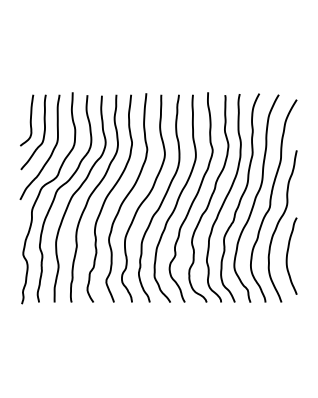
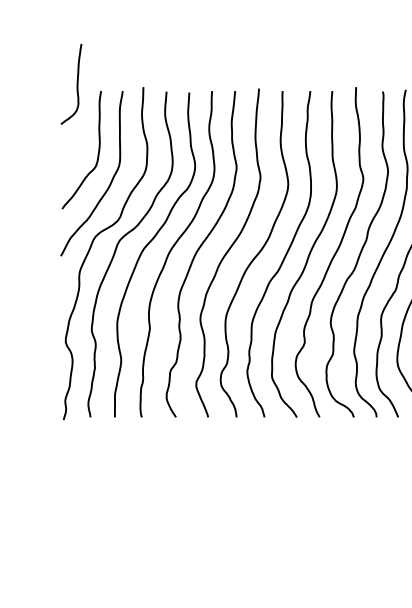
curve: (29, 120) -> (75, 84), moved

